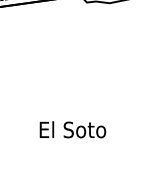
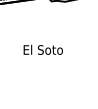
text: (71, 129) -> (42, 49), moved

